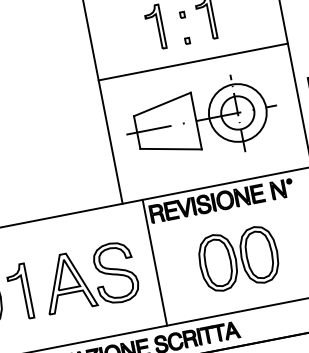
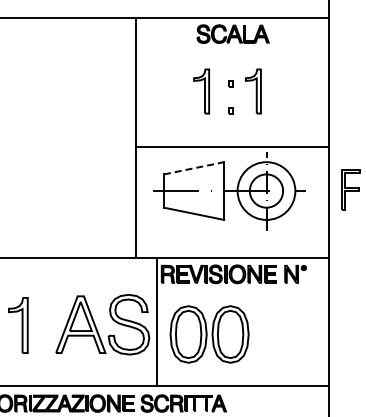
line: (193, 62) -> (232, 146), moved
line: (162, 104) -> (194, 168), solid -> dashed
part: (238, 258) -> (209, 334), moved
part: (84, 280) -> (96, 326), moved

